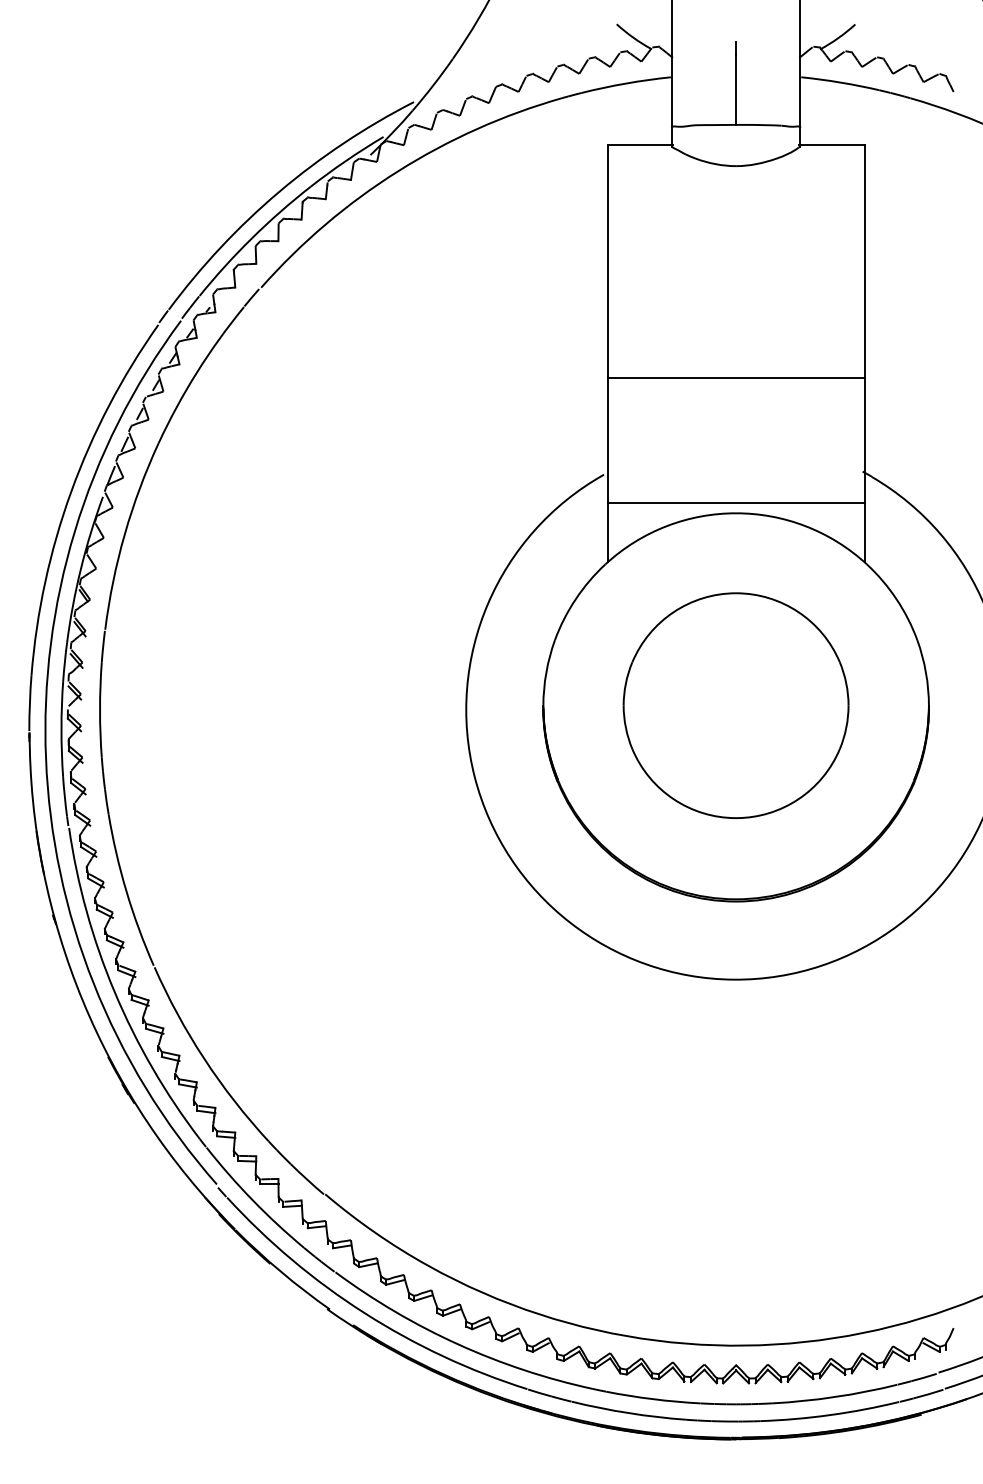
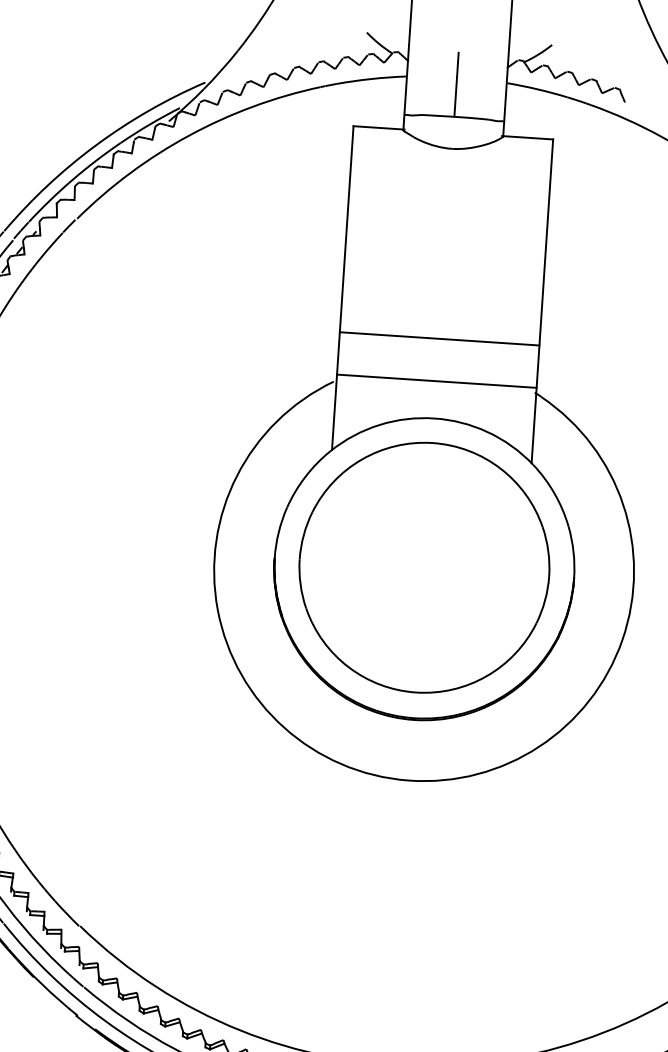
line: (735, 377) -> (439, 338), moved
line: (735, 503) -> (436, 381), moved
part: (735, 705) -> (423, 567), size x1.43

